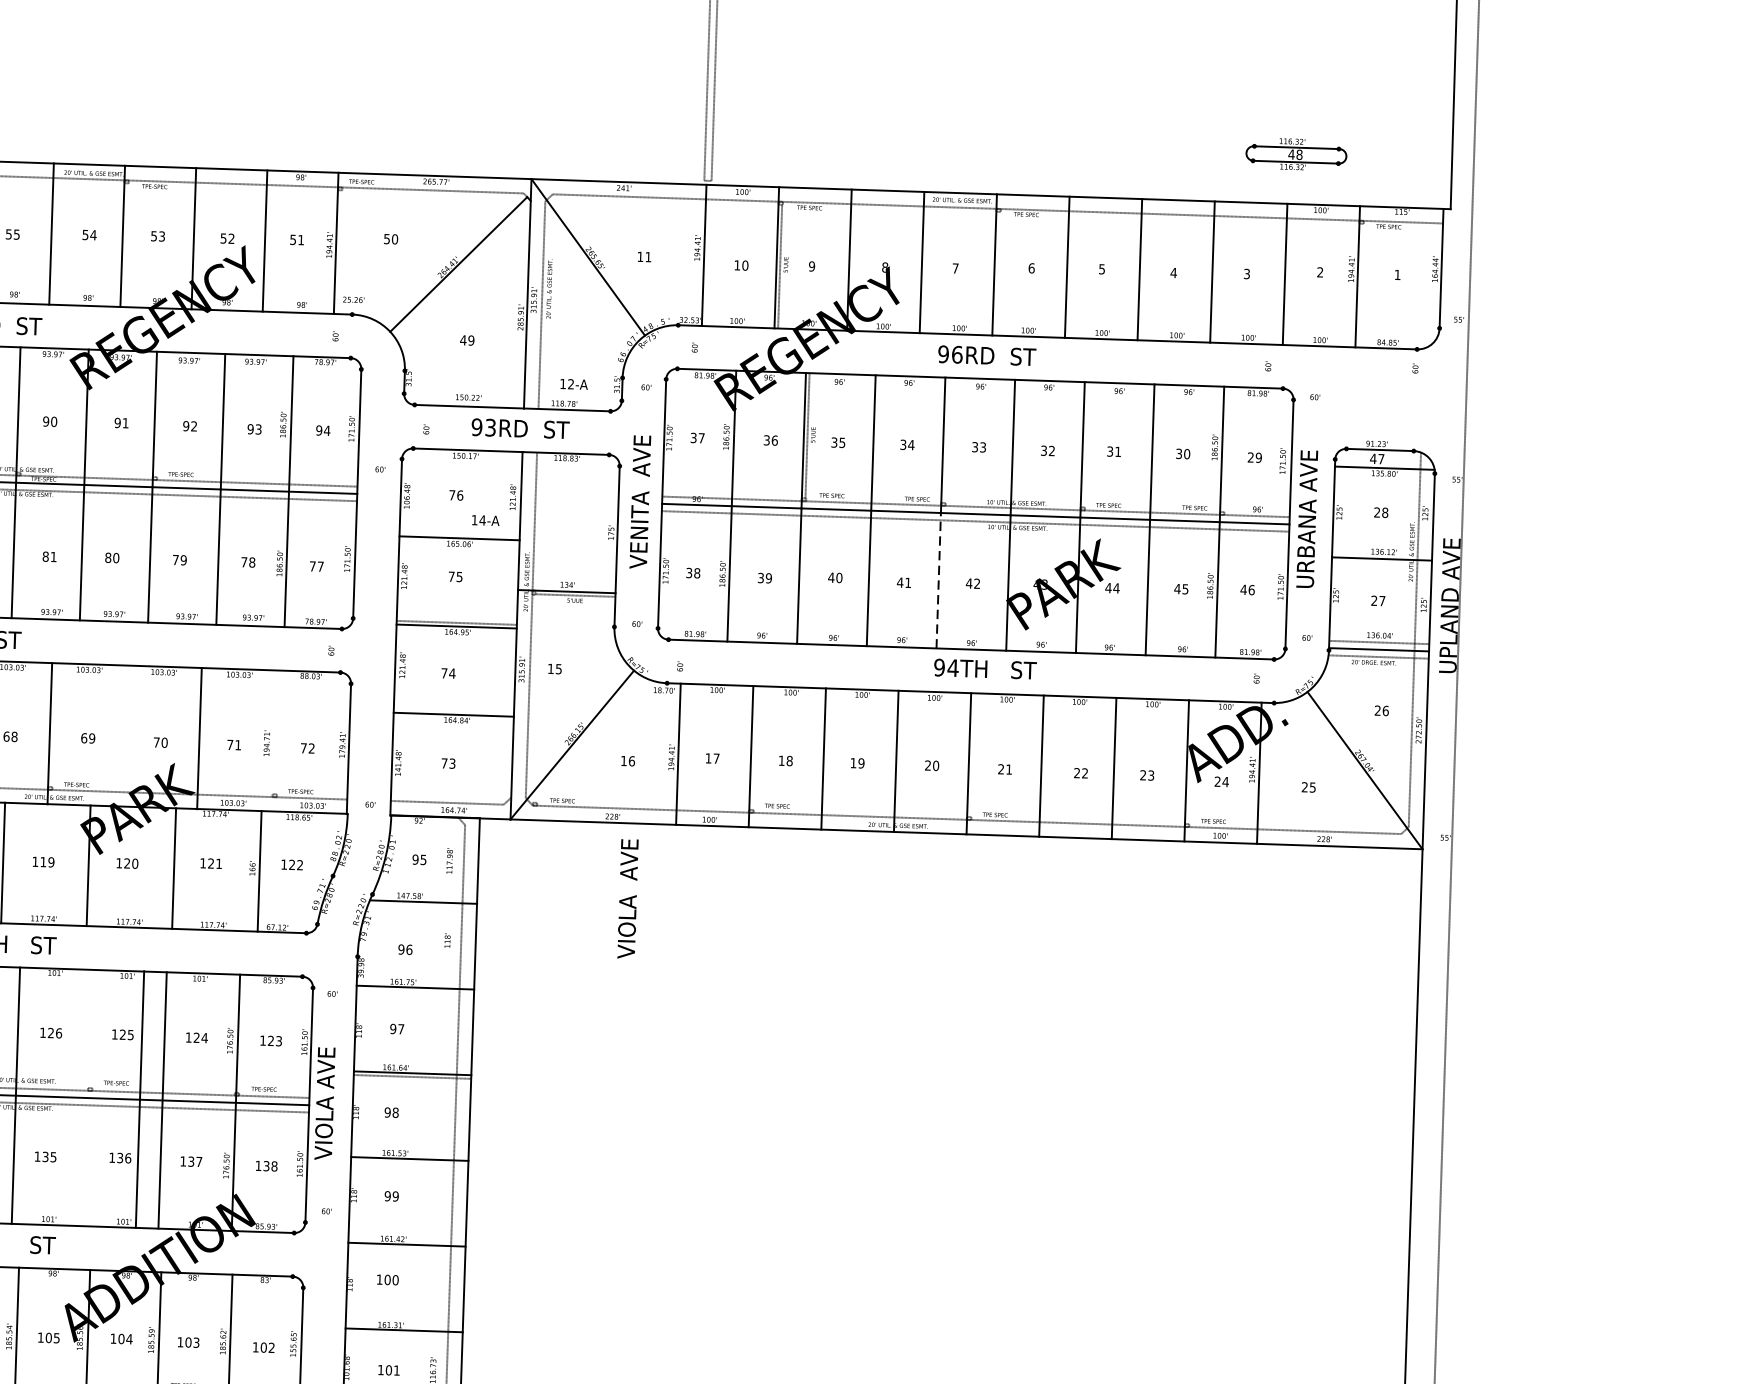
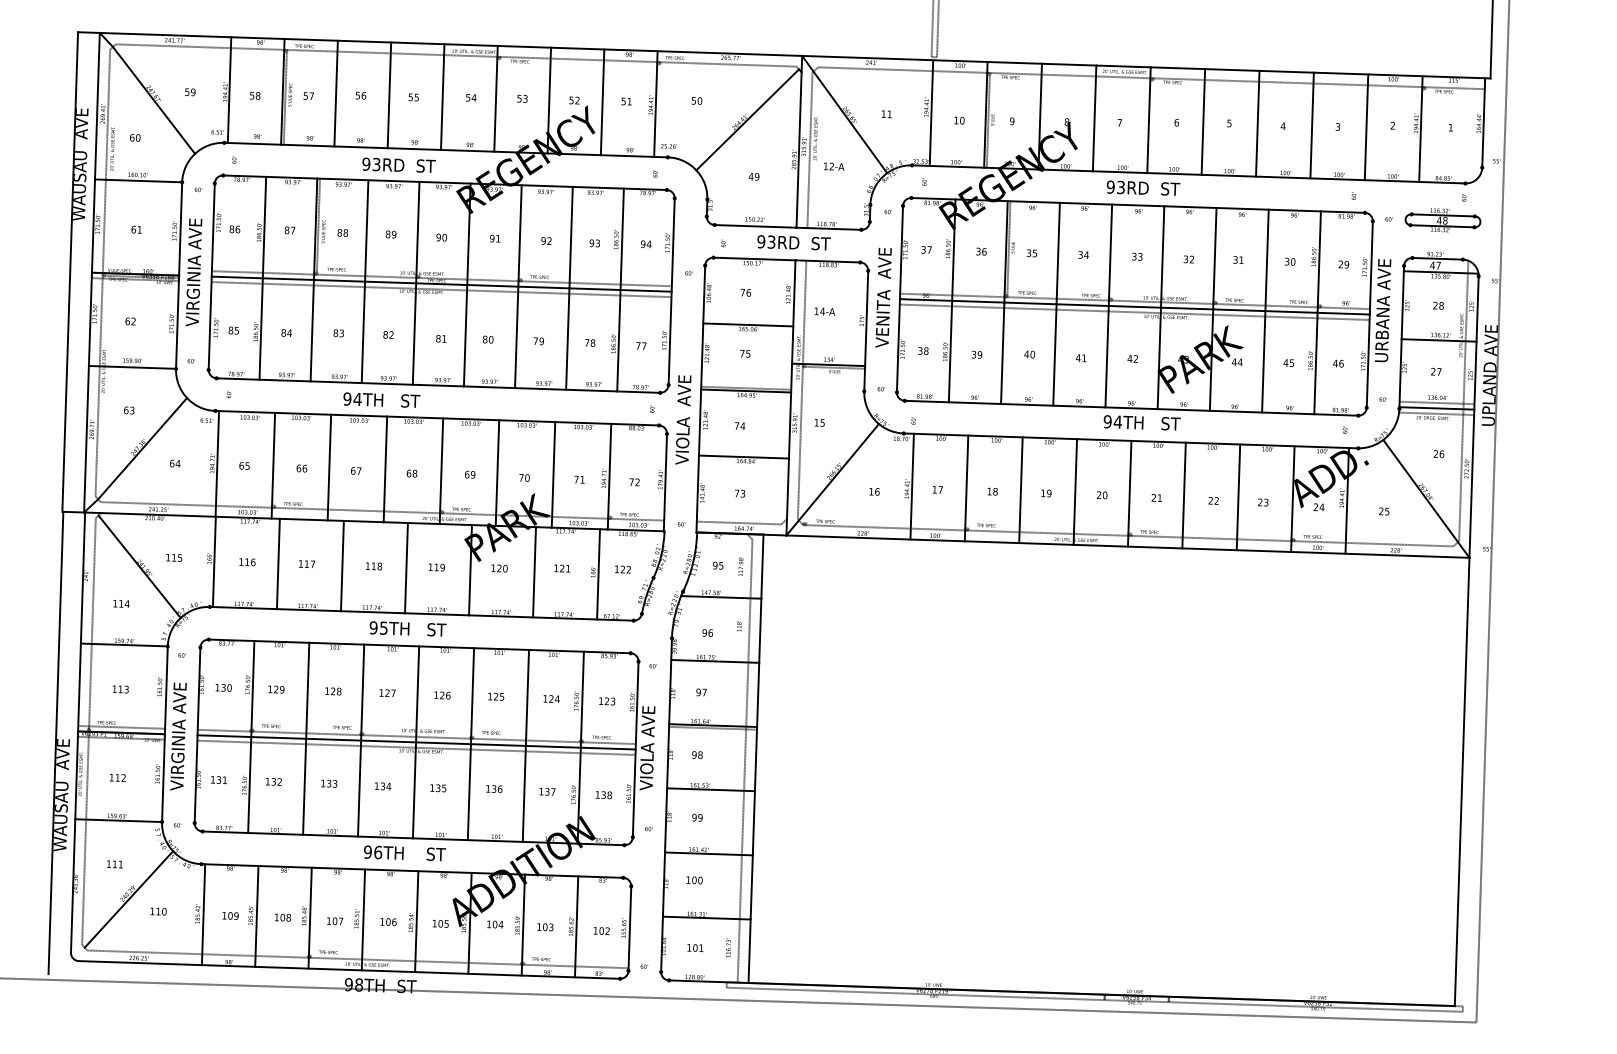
part: (1295, 154) -> (1442, 220), moved
text: (957, 354) -> (1121, 187), 96RD -> 93RD
text: (574, 384) -> (834, 166), moved
text: (485, 520) -> (824, 311), moved
line: (939, 580) -> (1107, 356), dashed -> solid
line: (124, 735) -> (497, 472), added
line: (274, 740) -> (609, 476), added
text: (628, 898) -> (683, 419), moved
line: (139, 1099) -> (470, 744), moved

